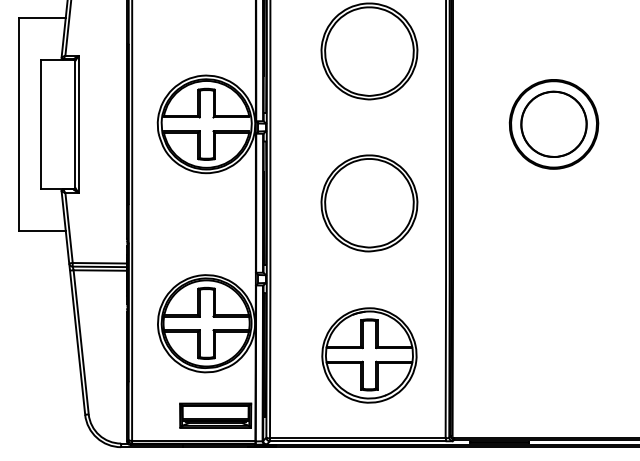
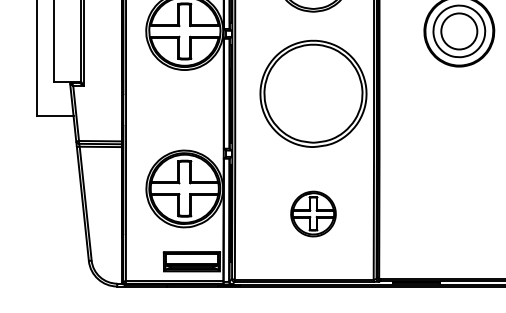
circle: (553, 123) -> (458, 30), size x0.7
part: (369, 203) -> (313, 93), size x1.4
part: (369, 355) -> (313, 214), size x0.6

